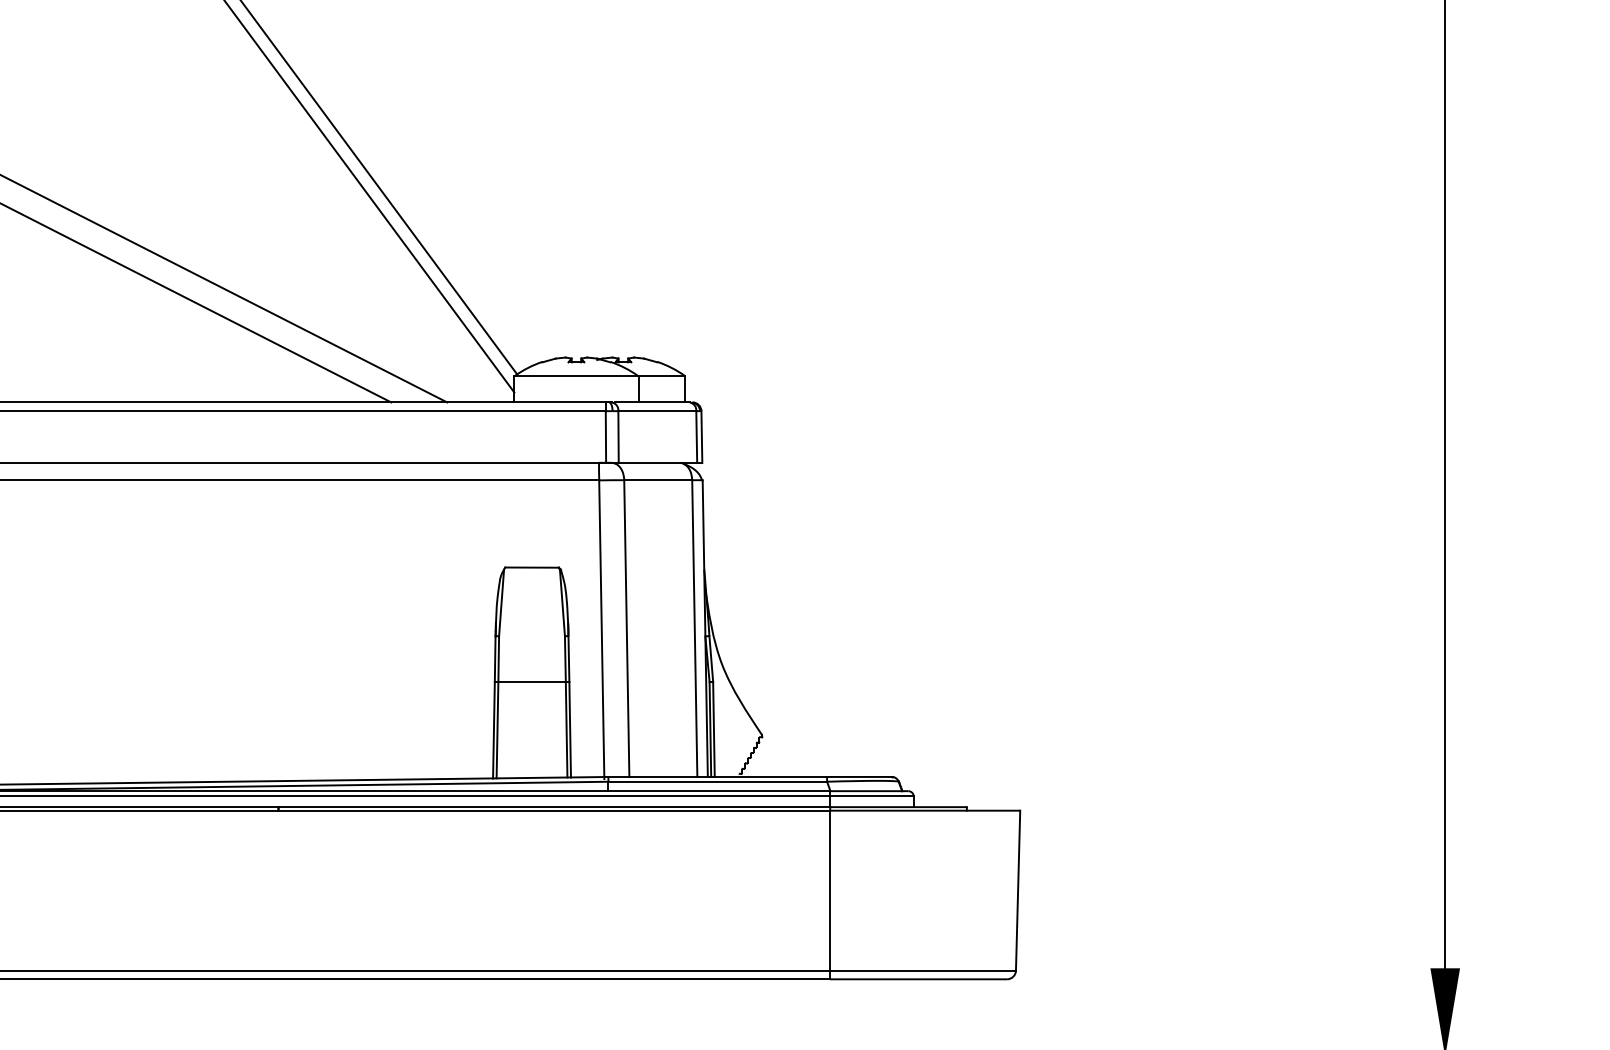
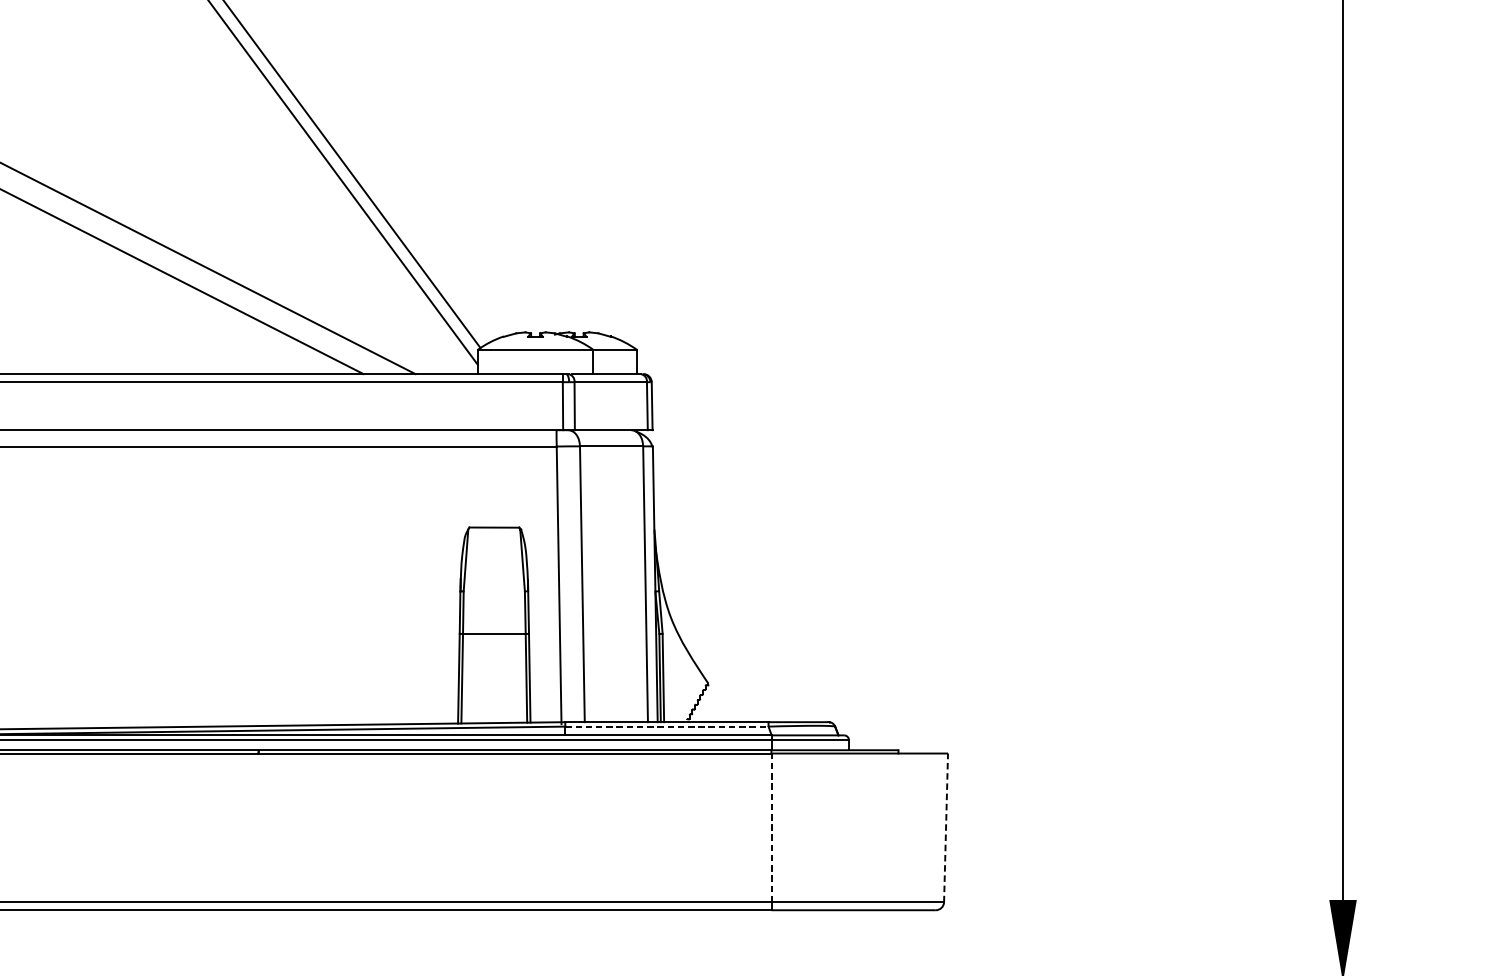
line: (718, 781) -> (667, 726), solid -> dashed
line: (830, 890) -> (771, 827), solid -> dashed
line: (1018, 890) -> (946, 827), solid -> dashed

